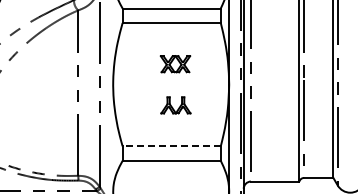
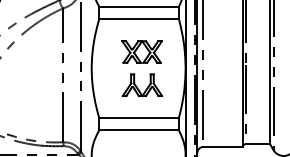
part: (175, 63) -> (142, 51), size x1.67
part: (175, 105) -> (142, 85), size x1.67
line: (171, 146) -> (138, 118), dashed -> solid

